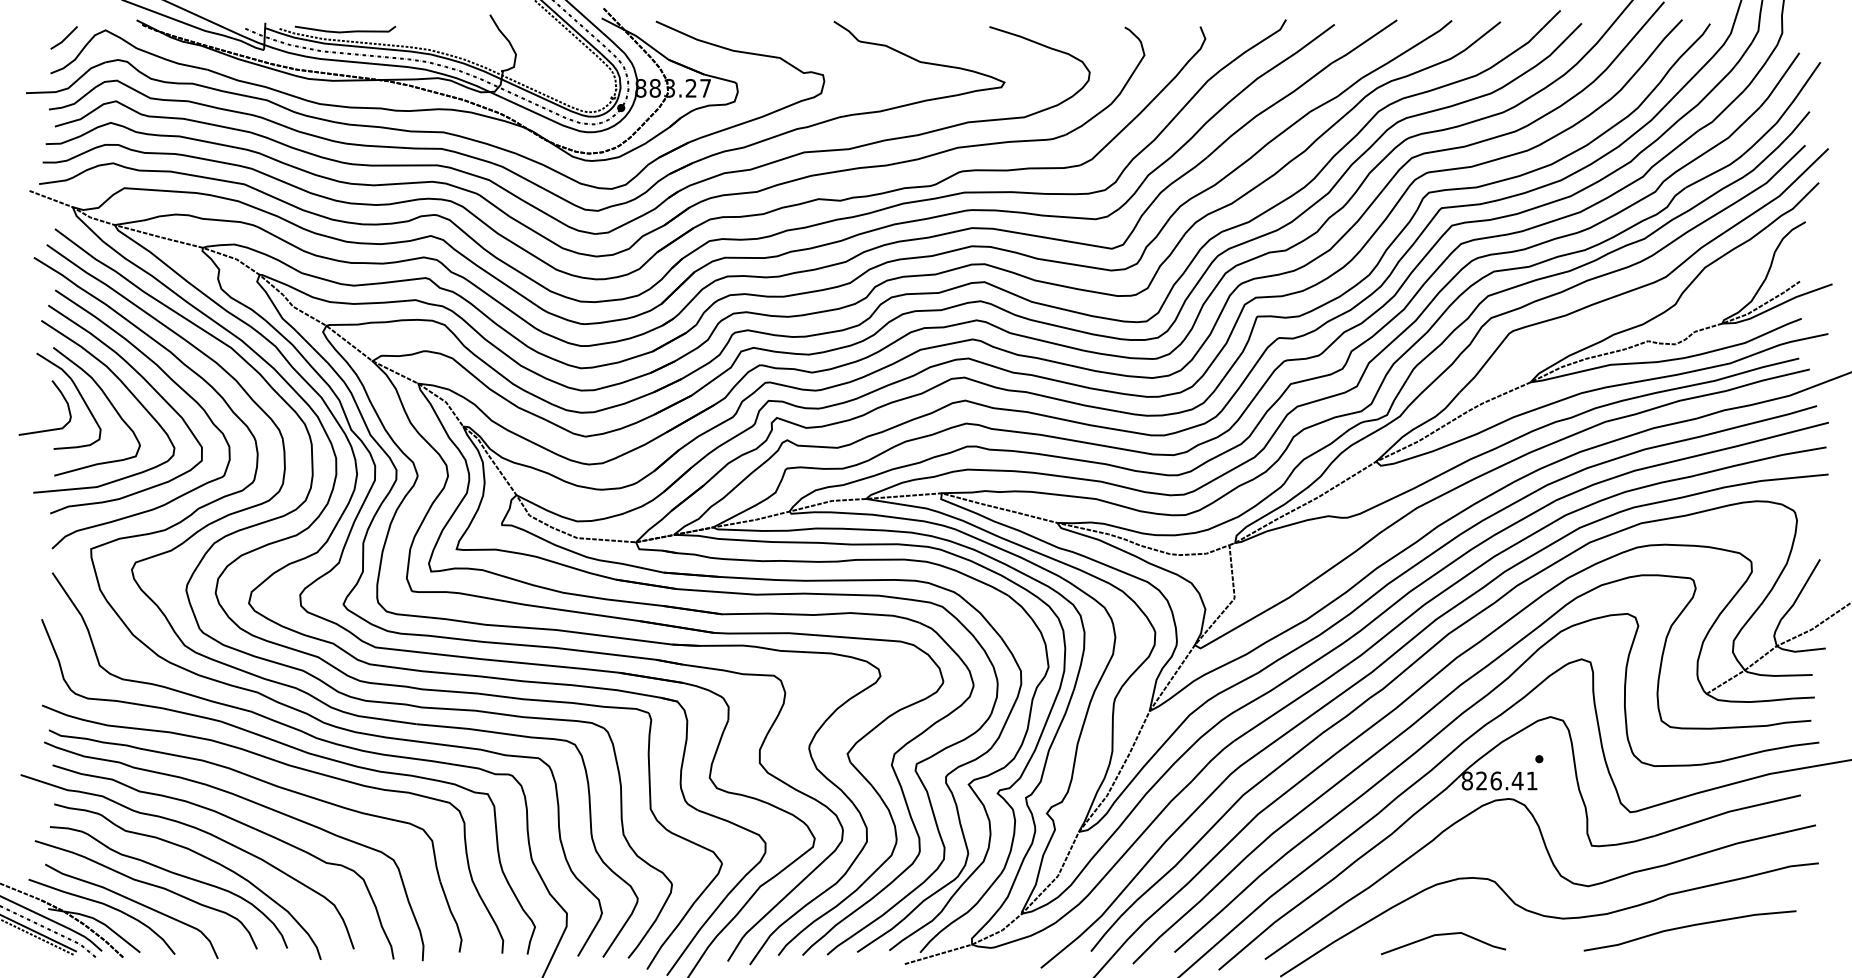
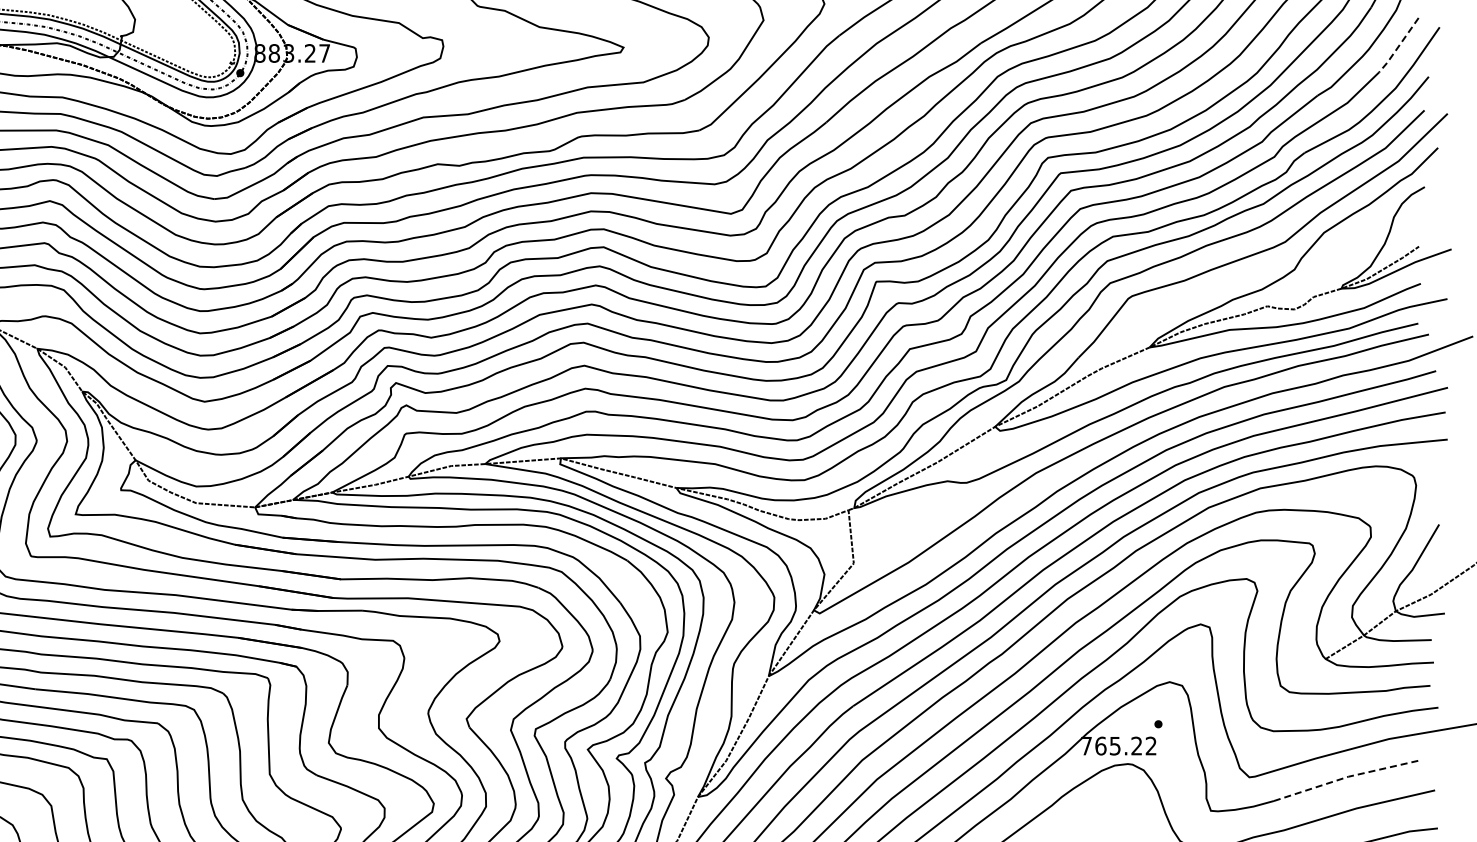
line: (1779, 81) -> (1398, 46), solid -> dashed
text: (1499, 780) -> (1118, 745), 826.41 -> 765.22
line: (1727, 812) -> (1346, 777), solid -> dashed

